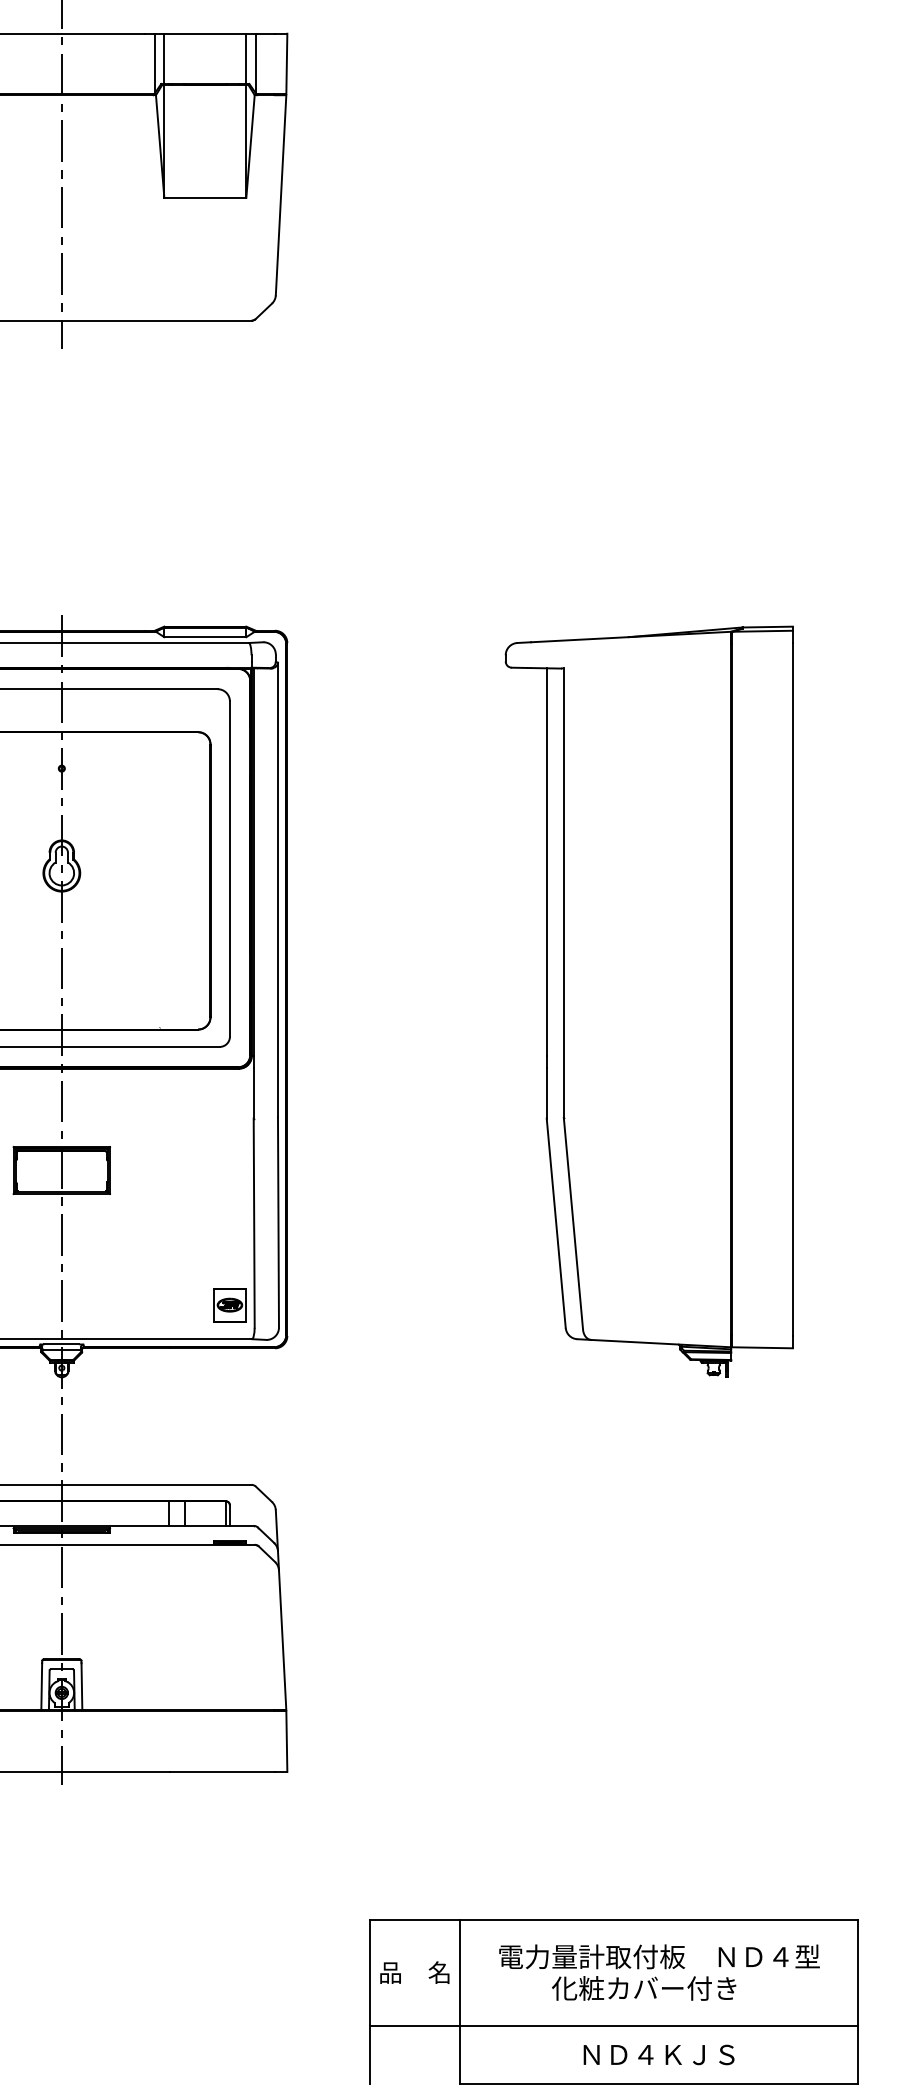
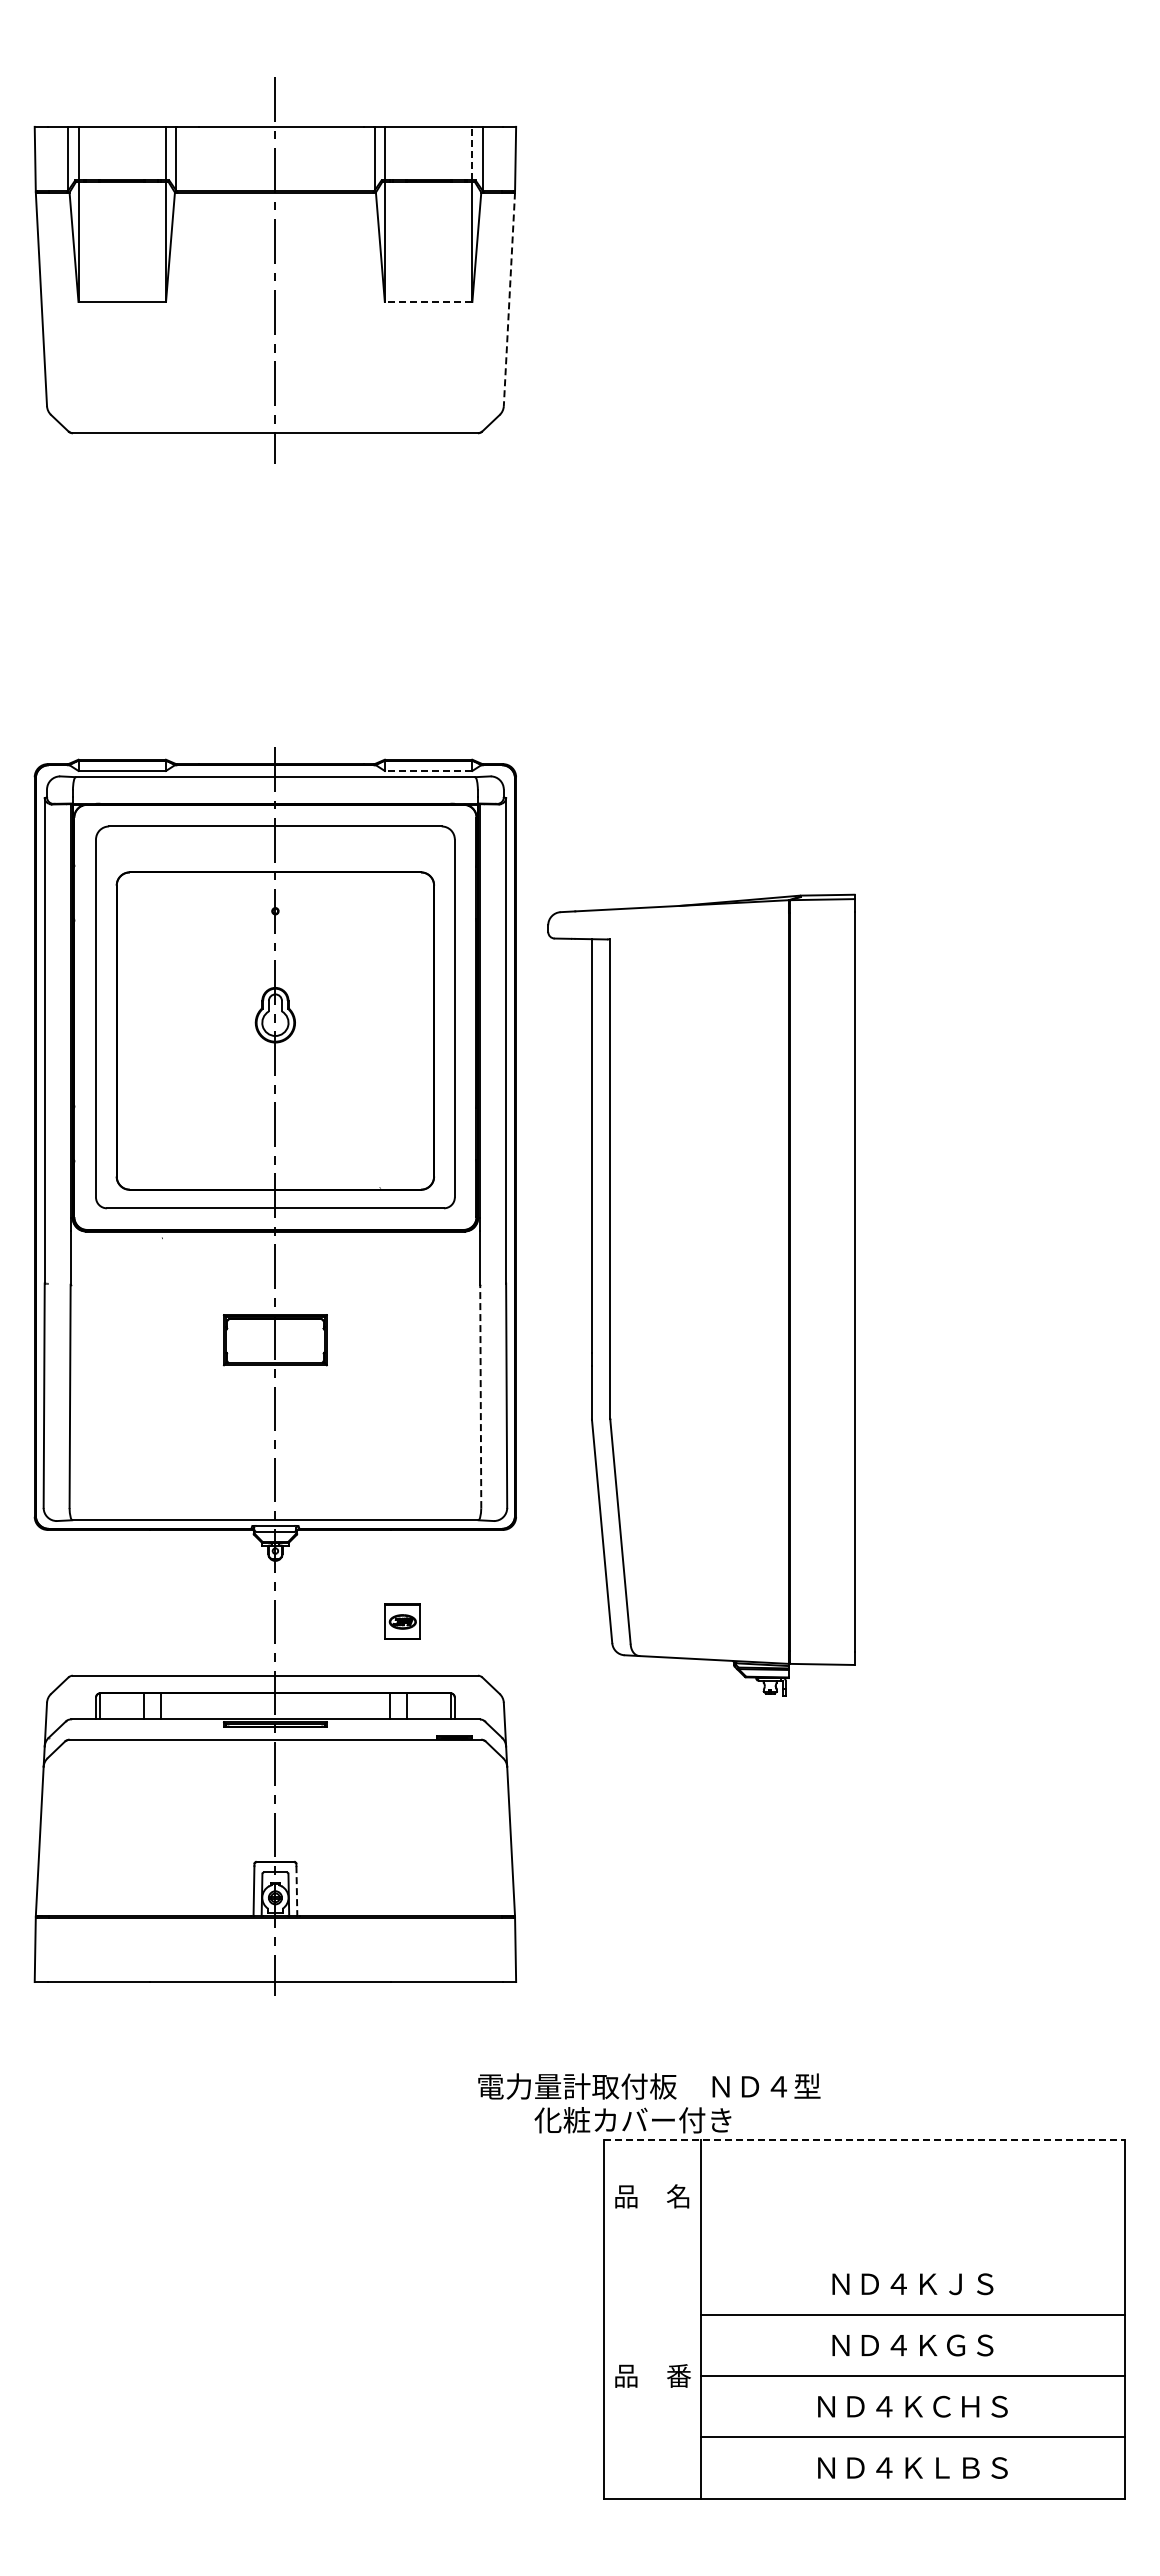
line: (246, 58) -> (472, 153), solid -> dashed
line: (281, 195) -> (509, 299), solid -> dashed
line: (205, 197) -> (428, 301), solid -> dashed
line: (205, 636) -> (428, 770), solid -> dashed
part: (649, 1001) -> (701, 1294), moved
line: (253, 1223) -> (480, 1396), solid -> dashed
part: (229, 1304) -> (402, 1621), moved
line: (81, 1687) -> (296, 1891), solid -> dashed
line: (614, 1919) -> (865, 2139), solid -> dashed
text: (659, 1972) -> (649, 2103), moved
line: (613, 2026) -> (864, 2253), removed

